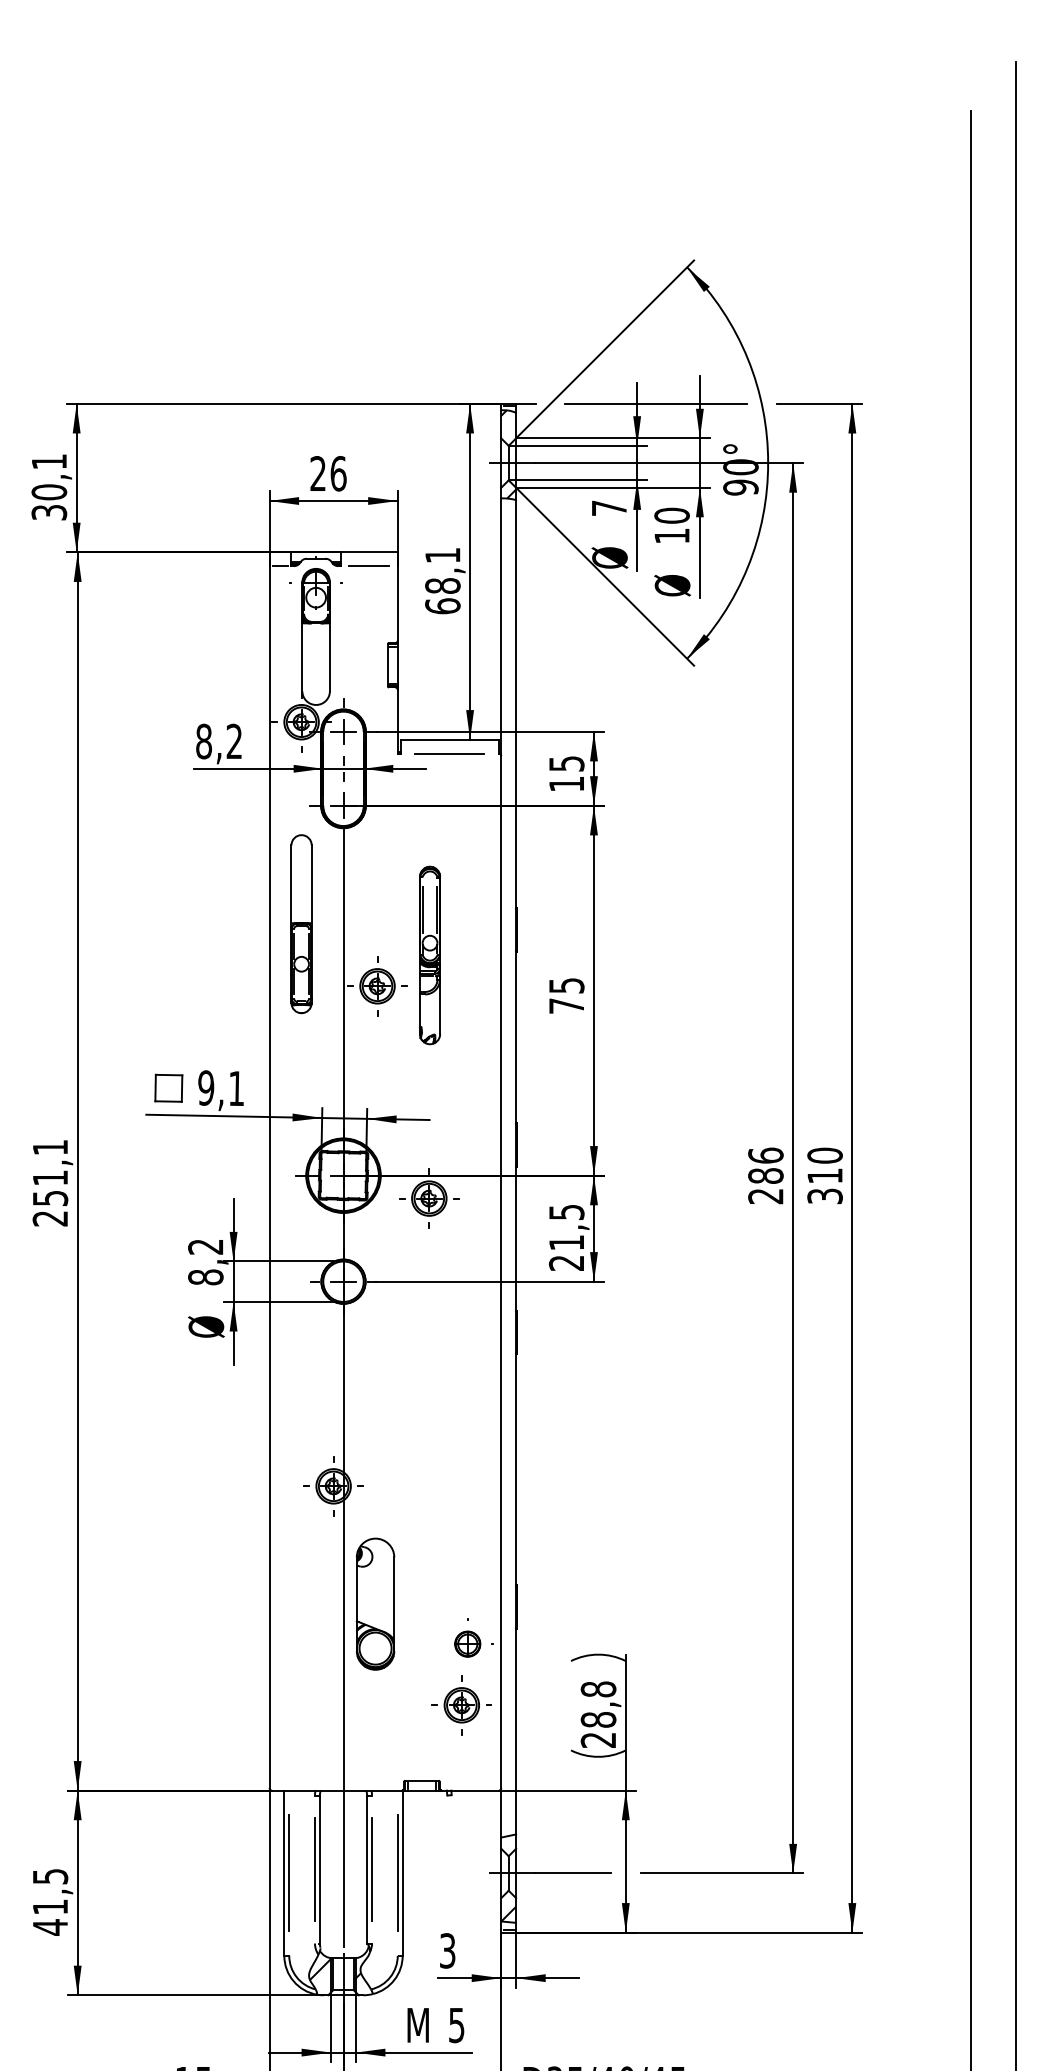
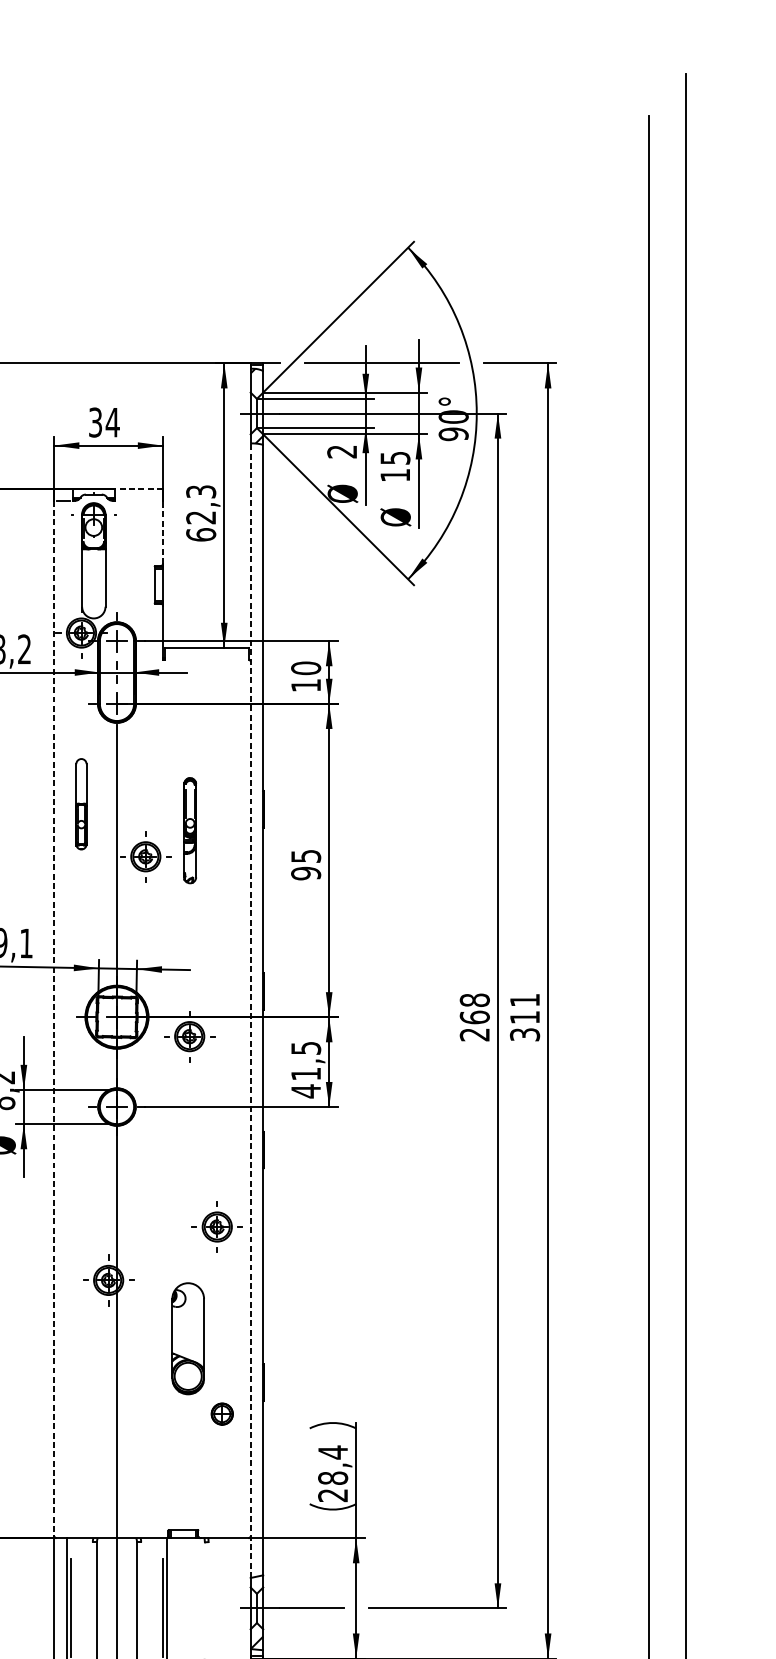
text: (328, 473) -> (104, 422), 26 -> 34
text: (608, 508) -> (341, 451), 7 -> 2
text: (671, 515) -> (394, 457), 10 -> 15
line: (368, 552) -> (138, 489), solid -> dashed
line: (369, 566) -> (139, 501), removed
text: (442, 570) -> (200, 504), 68,1 -> 62,3
line: (397, 602) -> (162, 531), solid -> dashed
line: (449, 753) -> (206, 659), removed
text: (566, 763) -> (305, 668), 15 -> 10
part: (301, 924) -> (81, 804), size x0.6
part: (429, 955) -> (189, 830), size x0.7
text: (566, 1006) -> (305, 873), 75 -> 95
text: (824, 1155) -> (524, 1000), 310 -> 311
text: (765, 1165) -> (474, 1008), 286 -> 268
line: (501, 1167) -> (250, 1010), solid -> dashed
line: (269, 1177) -> (54, 1018), solid -> dashed
text: (566, 1262) -> (305, 1090), 21,5 -> 41,5
part: (375, 1603) -> (188, 1338), moved
text: (598, 1689) -> (333, 1452), 28,8 -> 28,4
part: (461, 1705) -> (216, 1227), moved
line: (314, 1869) -> (92, 1605), removed
line: (372, 1869) -> (141, 1605), removed

